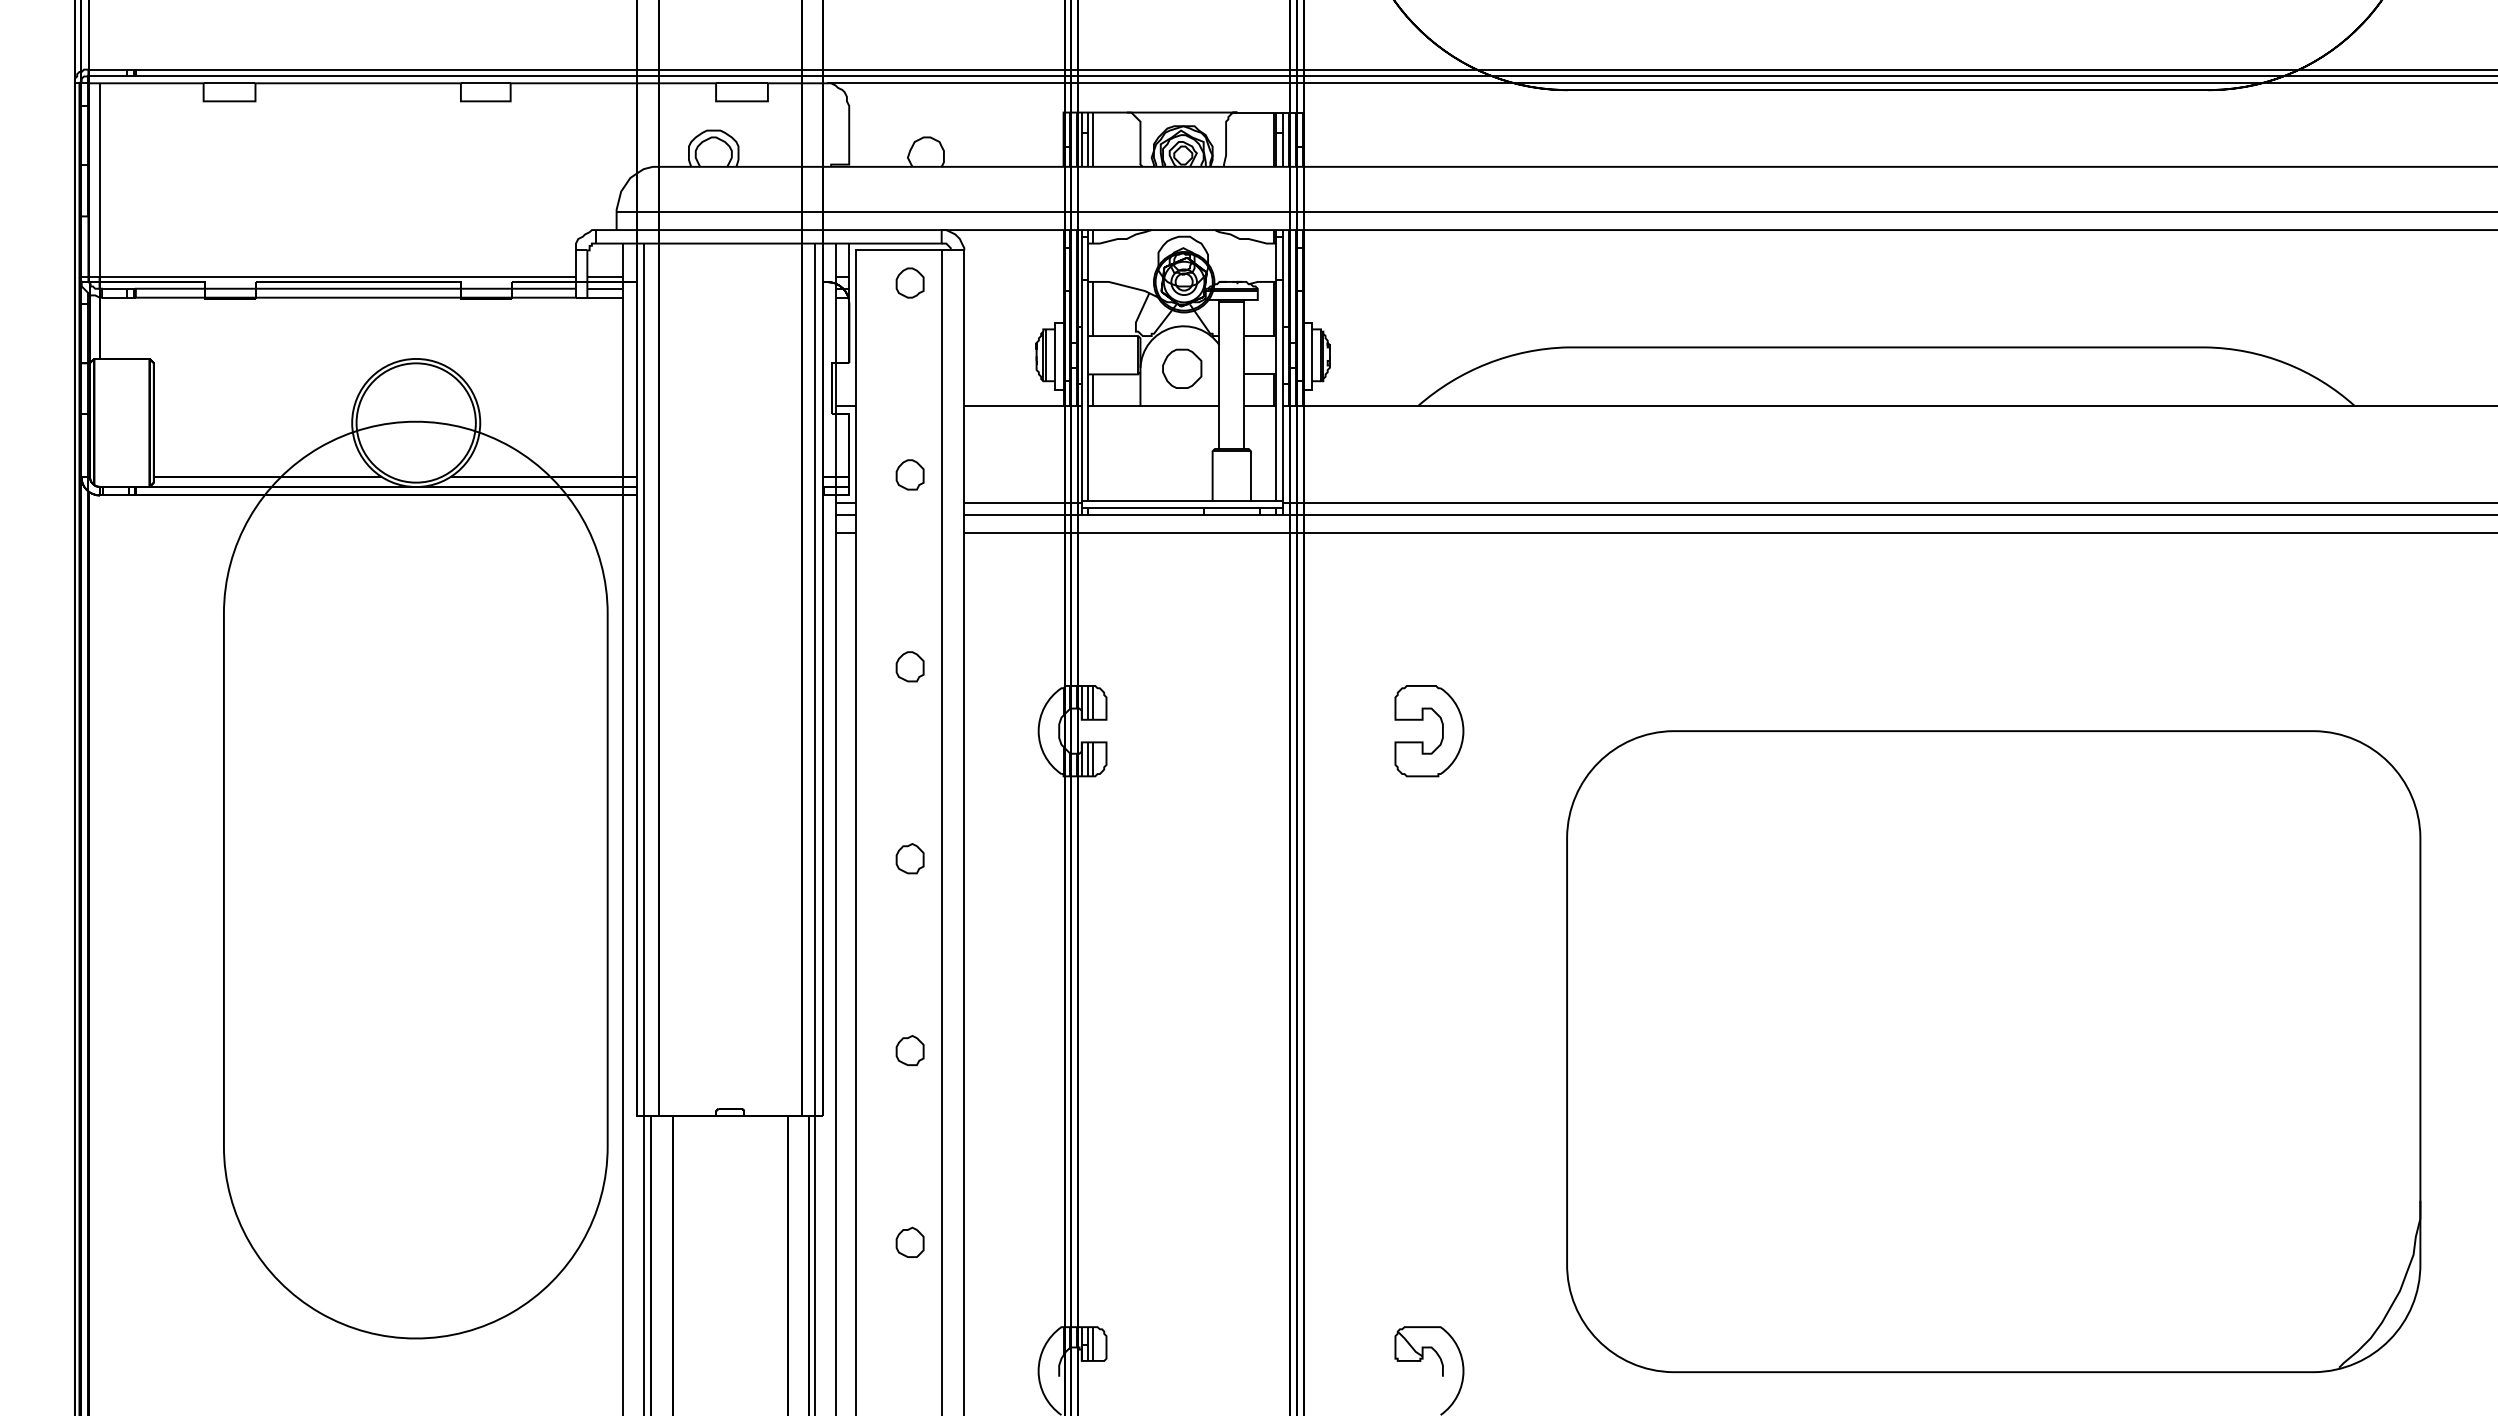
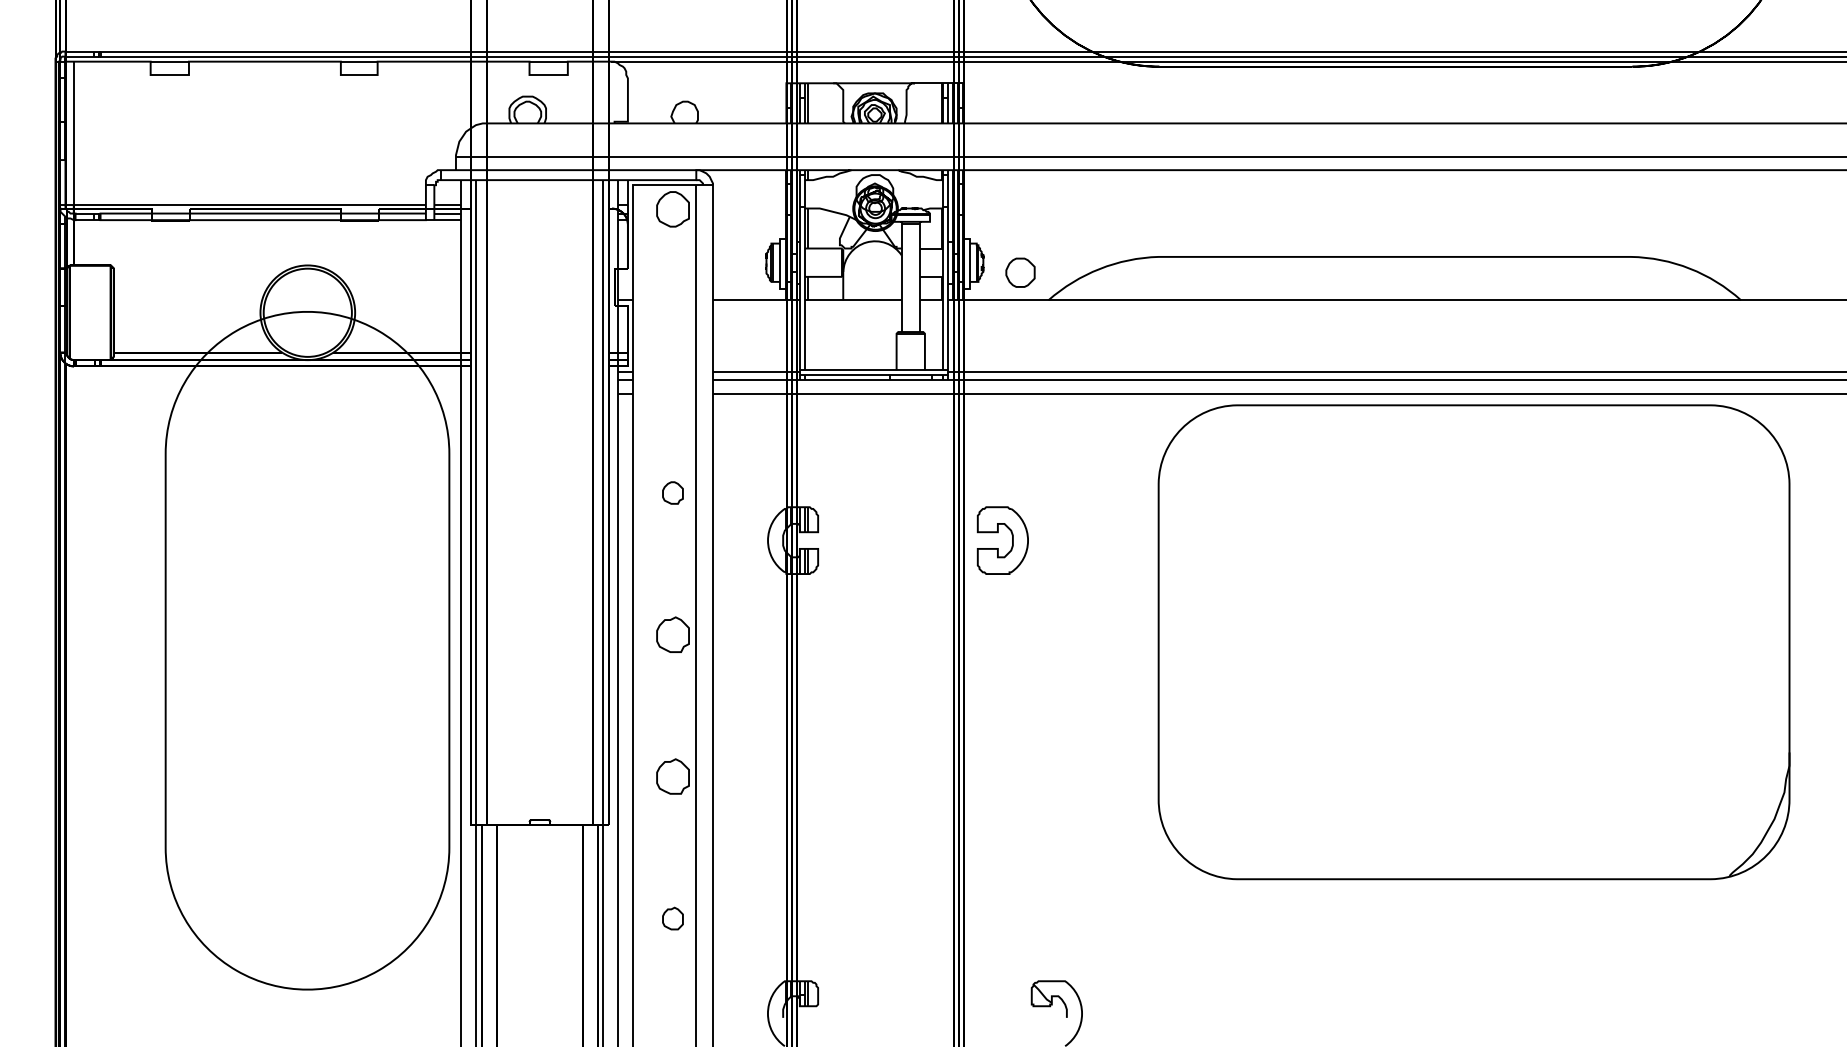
part: (909, 282) -> (672, 208), size x1.6
part: (1182, 368) -> (1020, 272), moved
part: (909, 474) -> (672, 350), removed
part: (1423, 741) -> (998, 548), moved
part: (909, 858) -> (672, 634), size x1.6
part: (909, 1050) -> (672, 776), size x1.6
part: (1993, 1051) -> (1473, 642), moved

